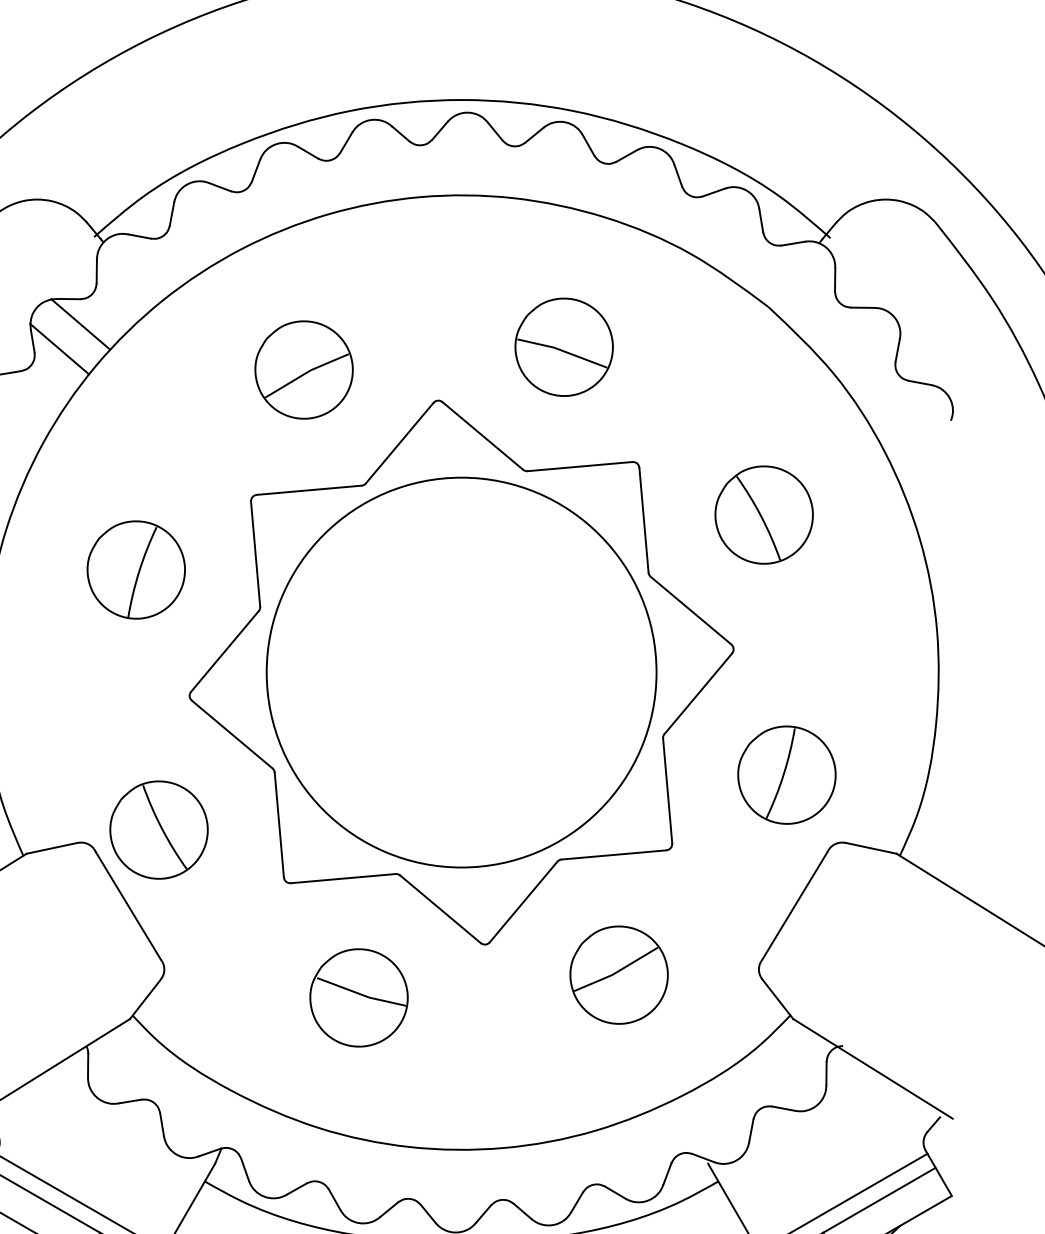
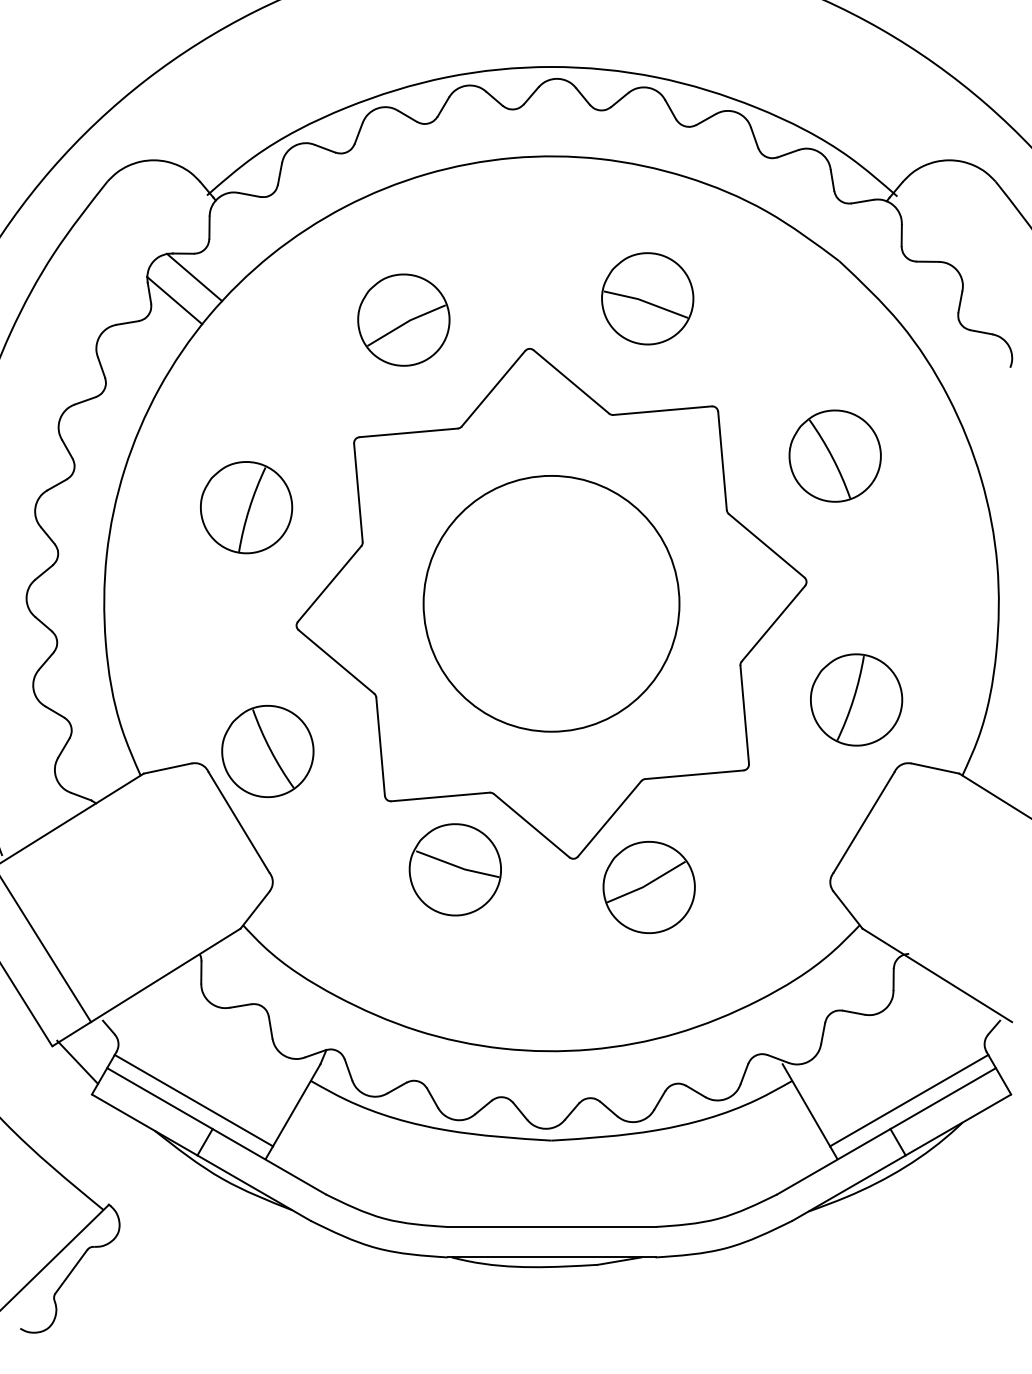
circle: (461, 672) -> (551, 603), size x0.7
part: (618, 975) -> (648, 887), moved
part: (358, 997) -> (454, 869), moved

